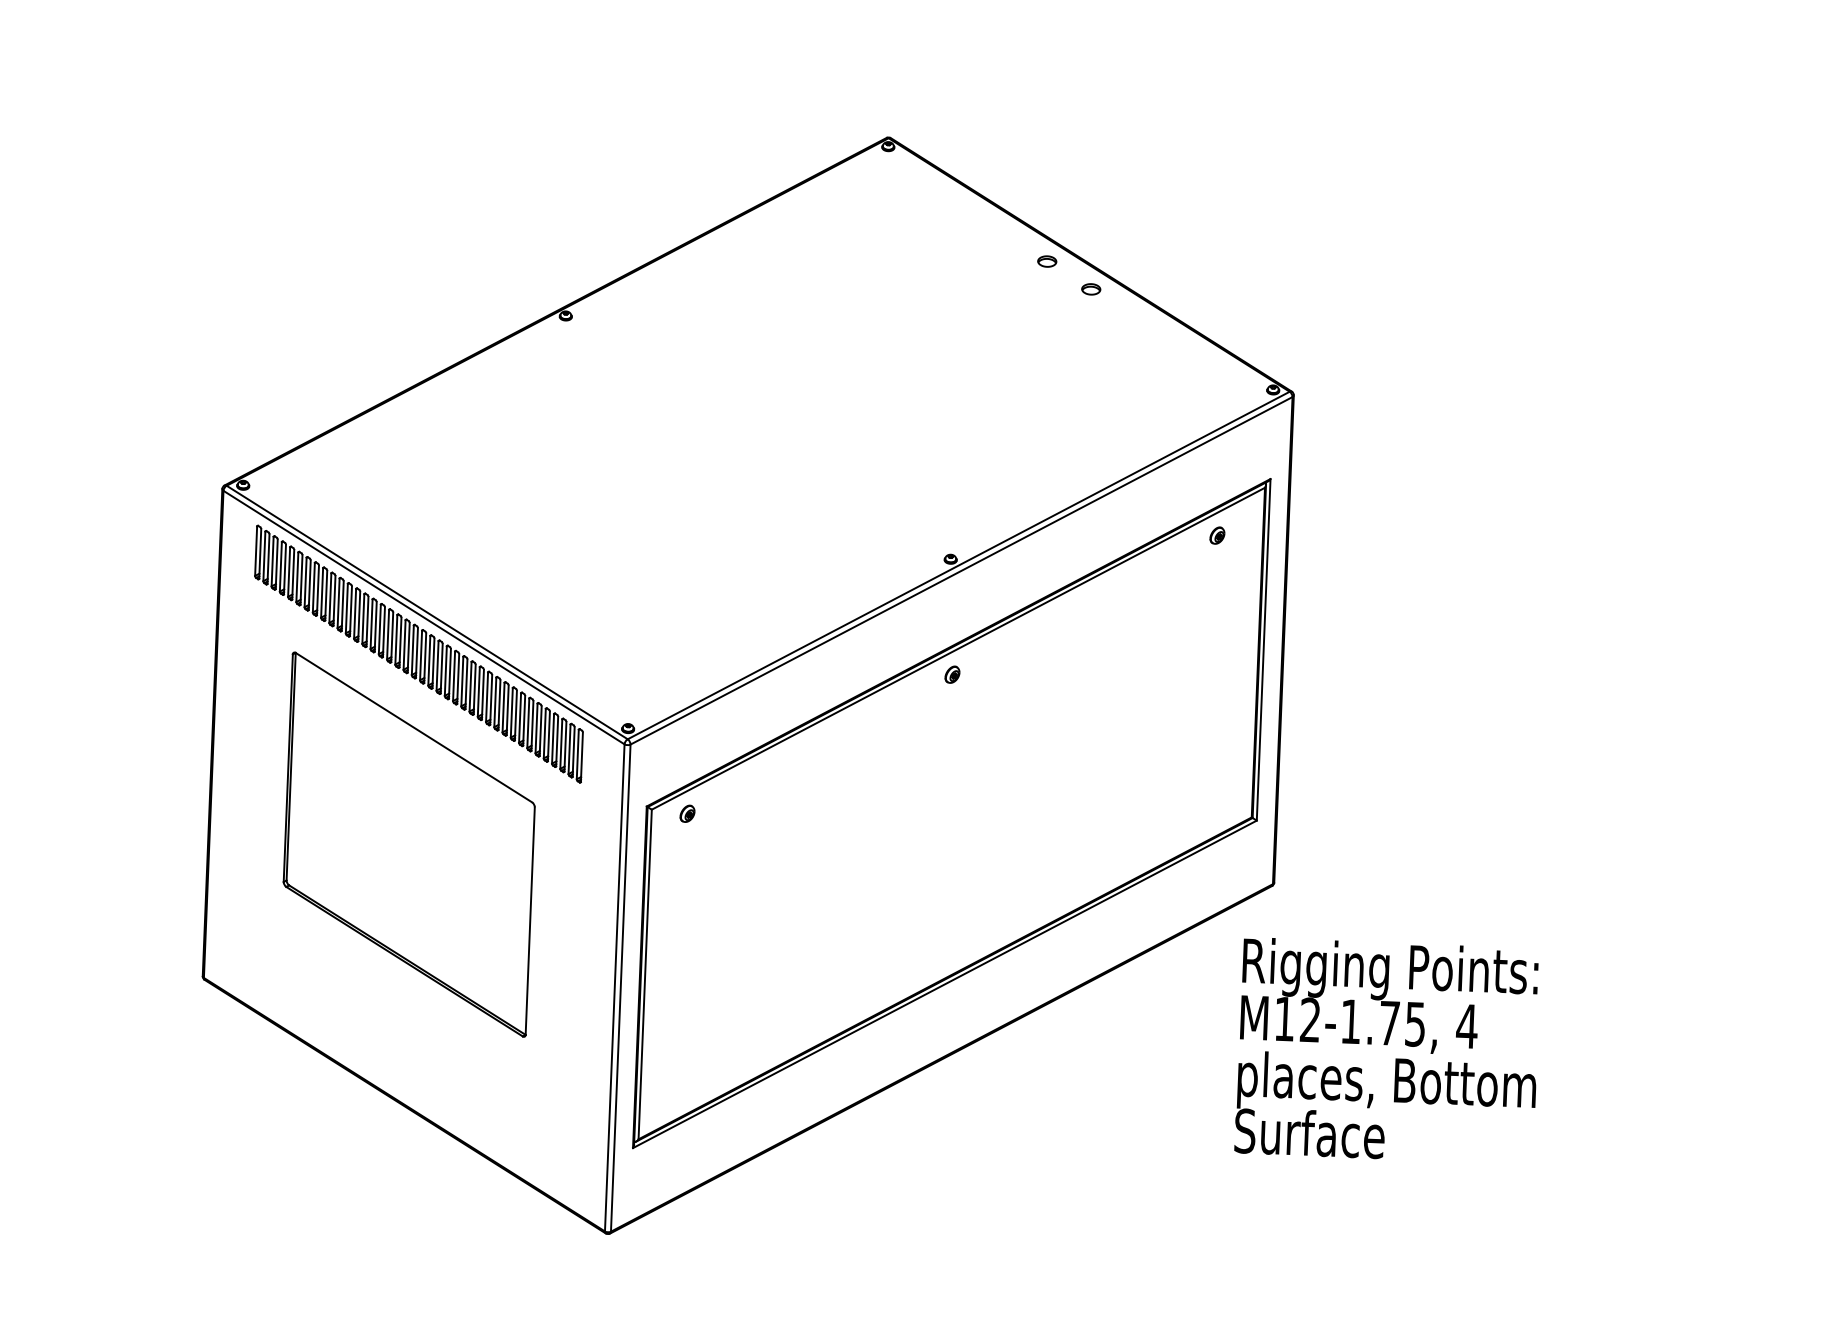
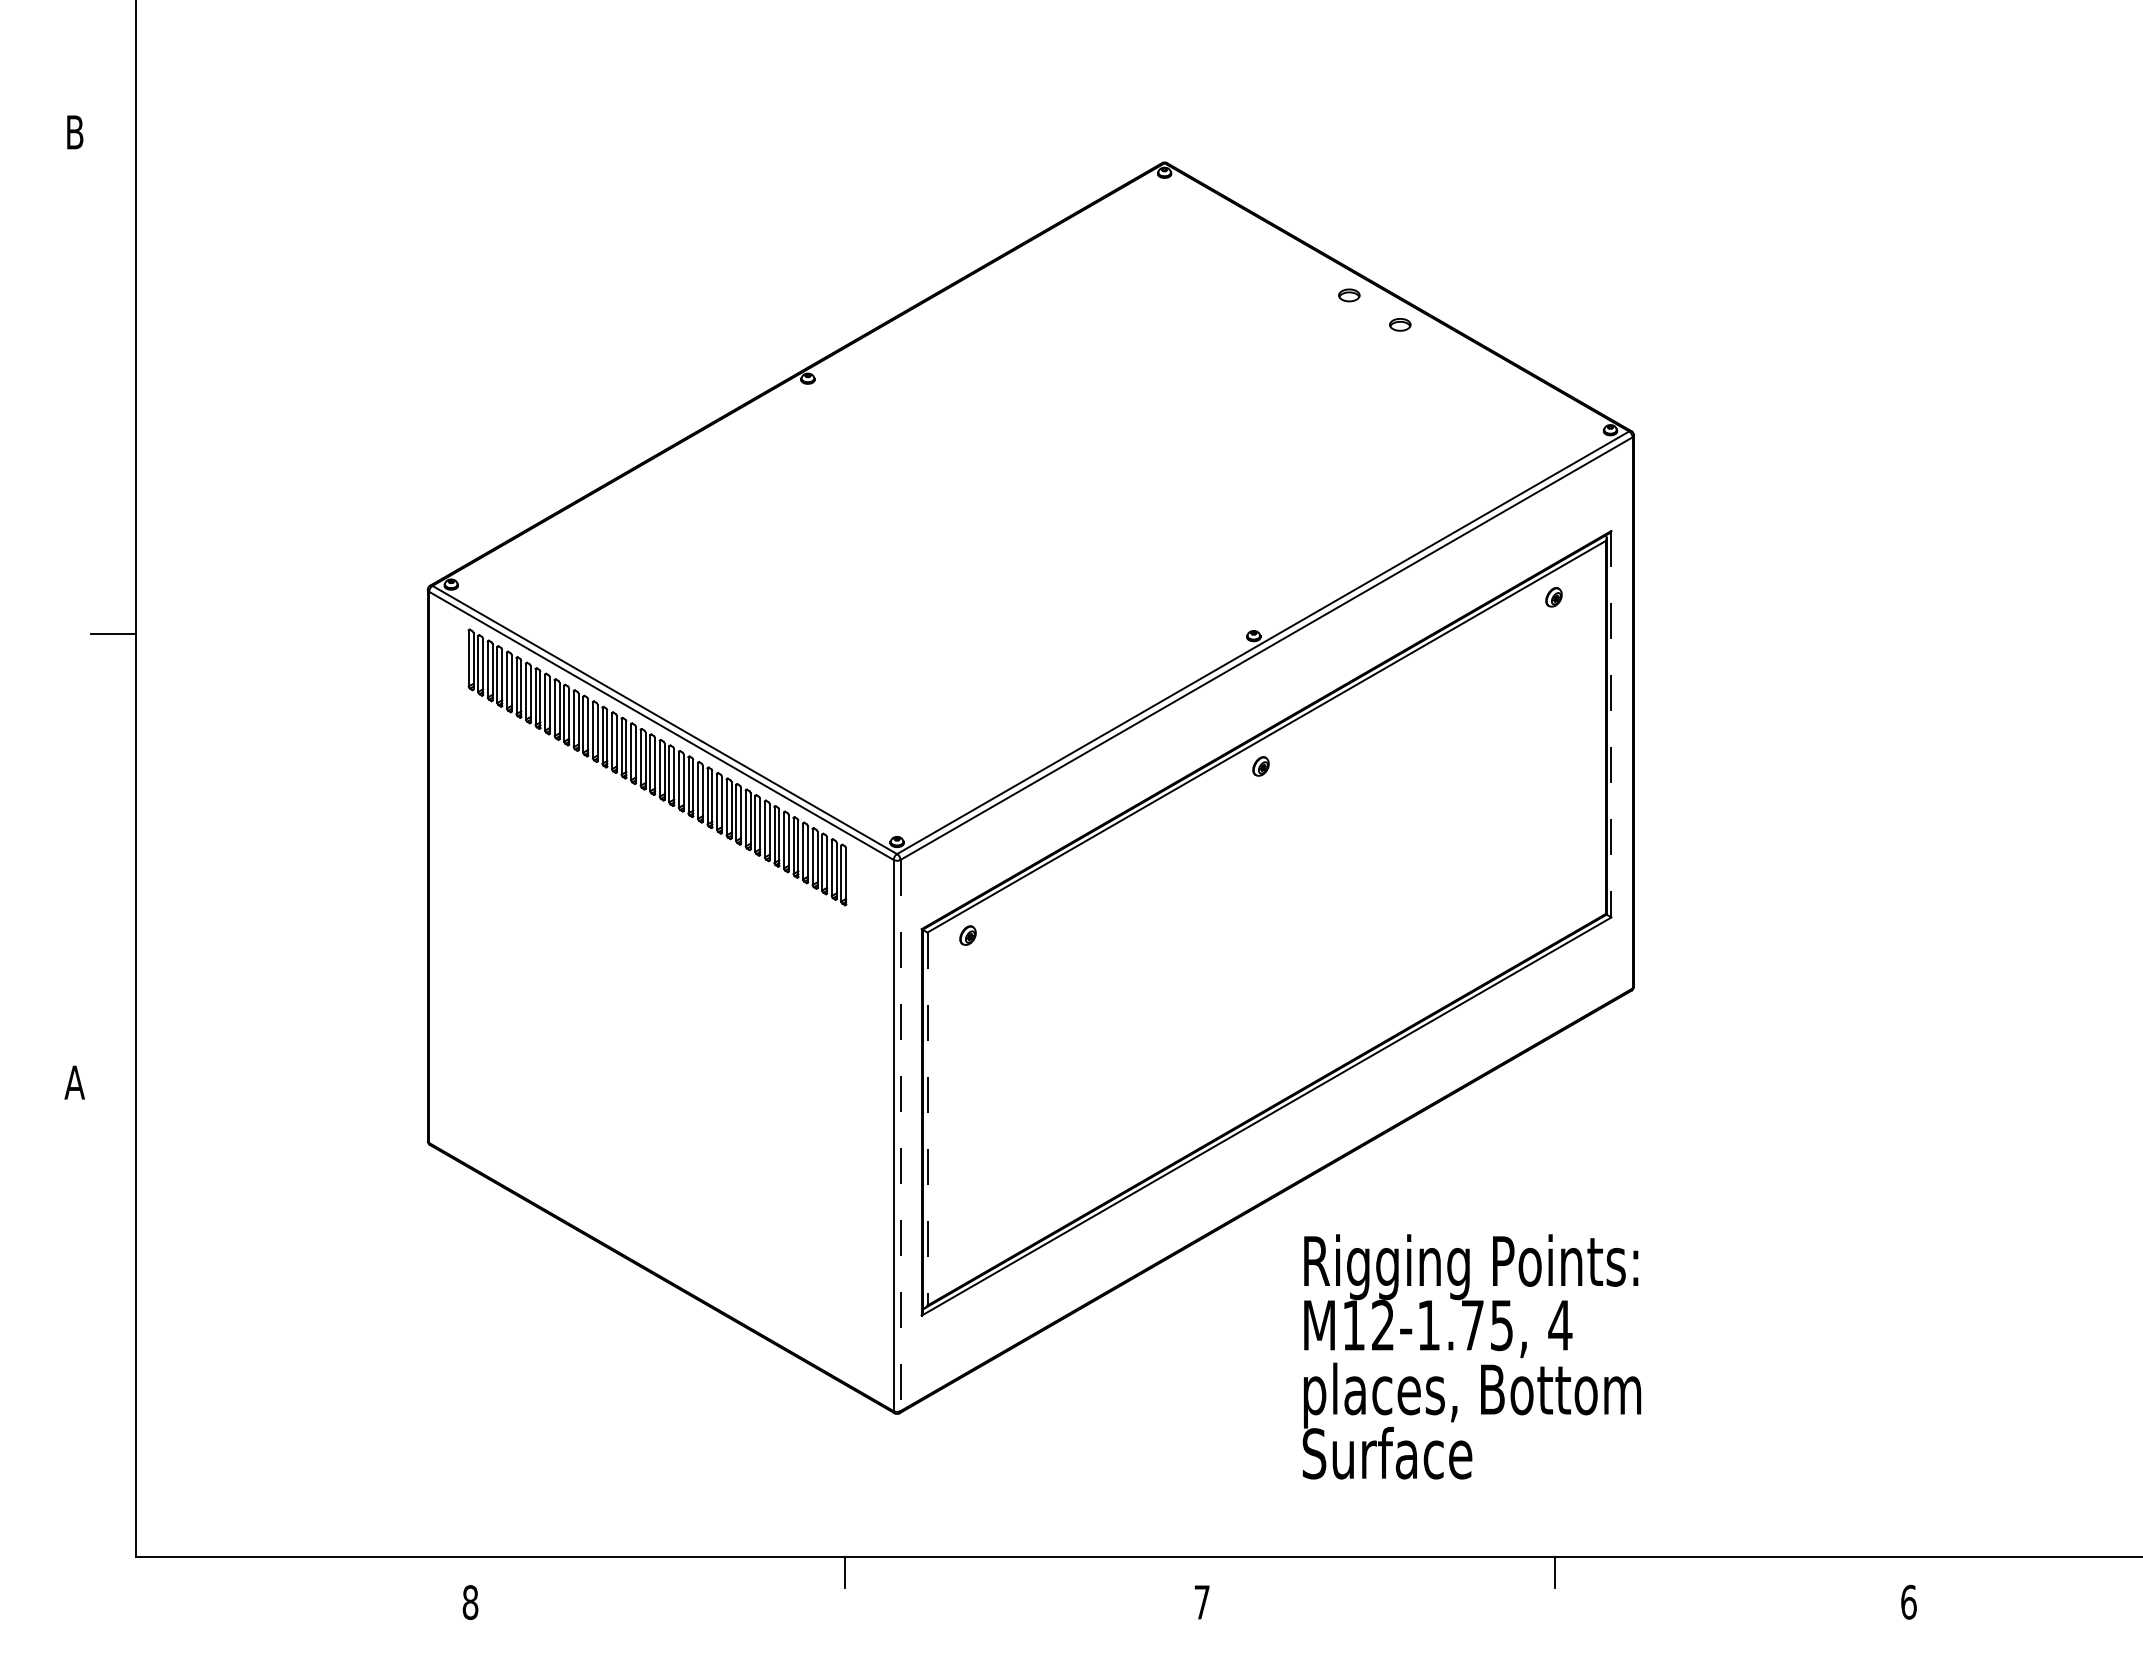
line: (1263, 650) -> (1611, 724), solid -> dashed
part: (408, 844) -> (654, 982), removed
line: (645, 974) -> (927, 1119), solid -> dashed
line: (620, 988) -> (900, 1135), solid -> dashed
text: (1387, 1050) -> (1471, 1356), moved

